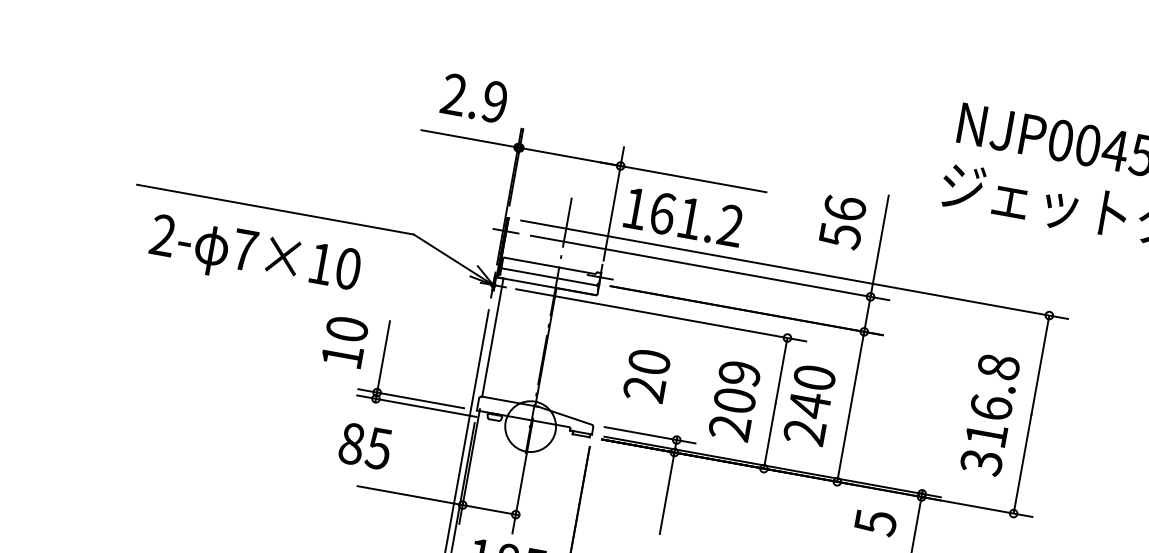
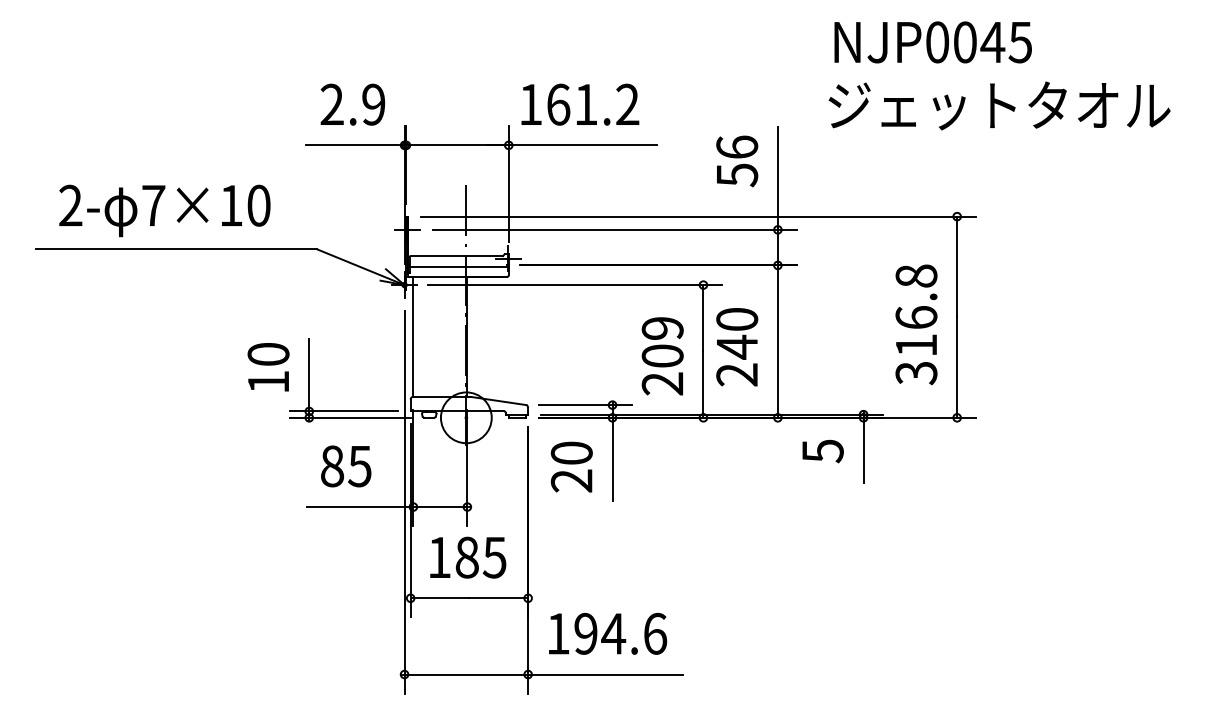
text: (684, 217) -> (580, 104), moved
text: (254, 256) -> (164, 210), moved
text: (646, 375) -> (571, 466), moved
text: (365, 446) -> (346, 466), moved

